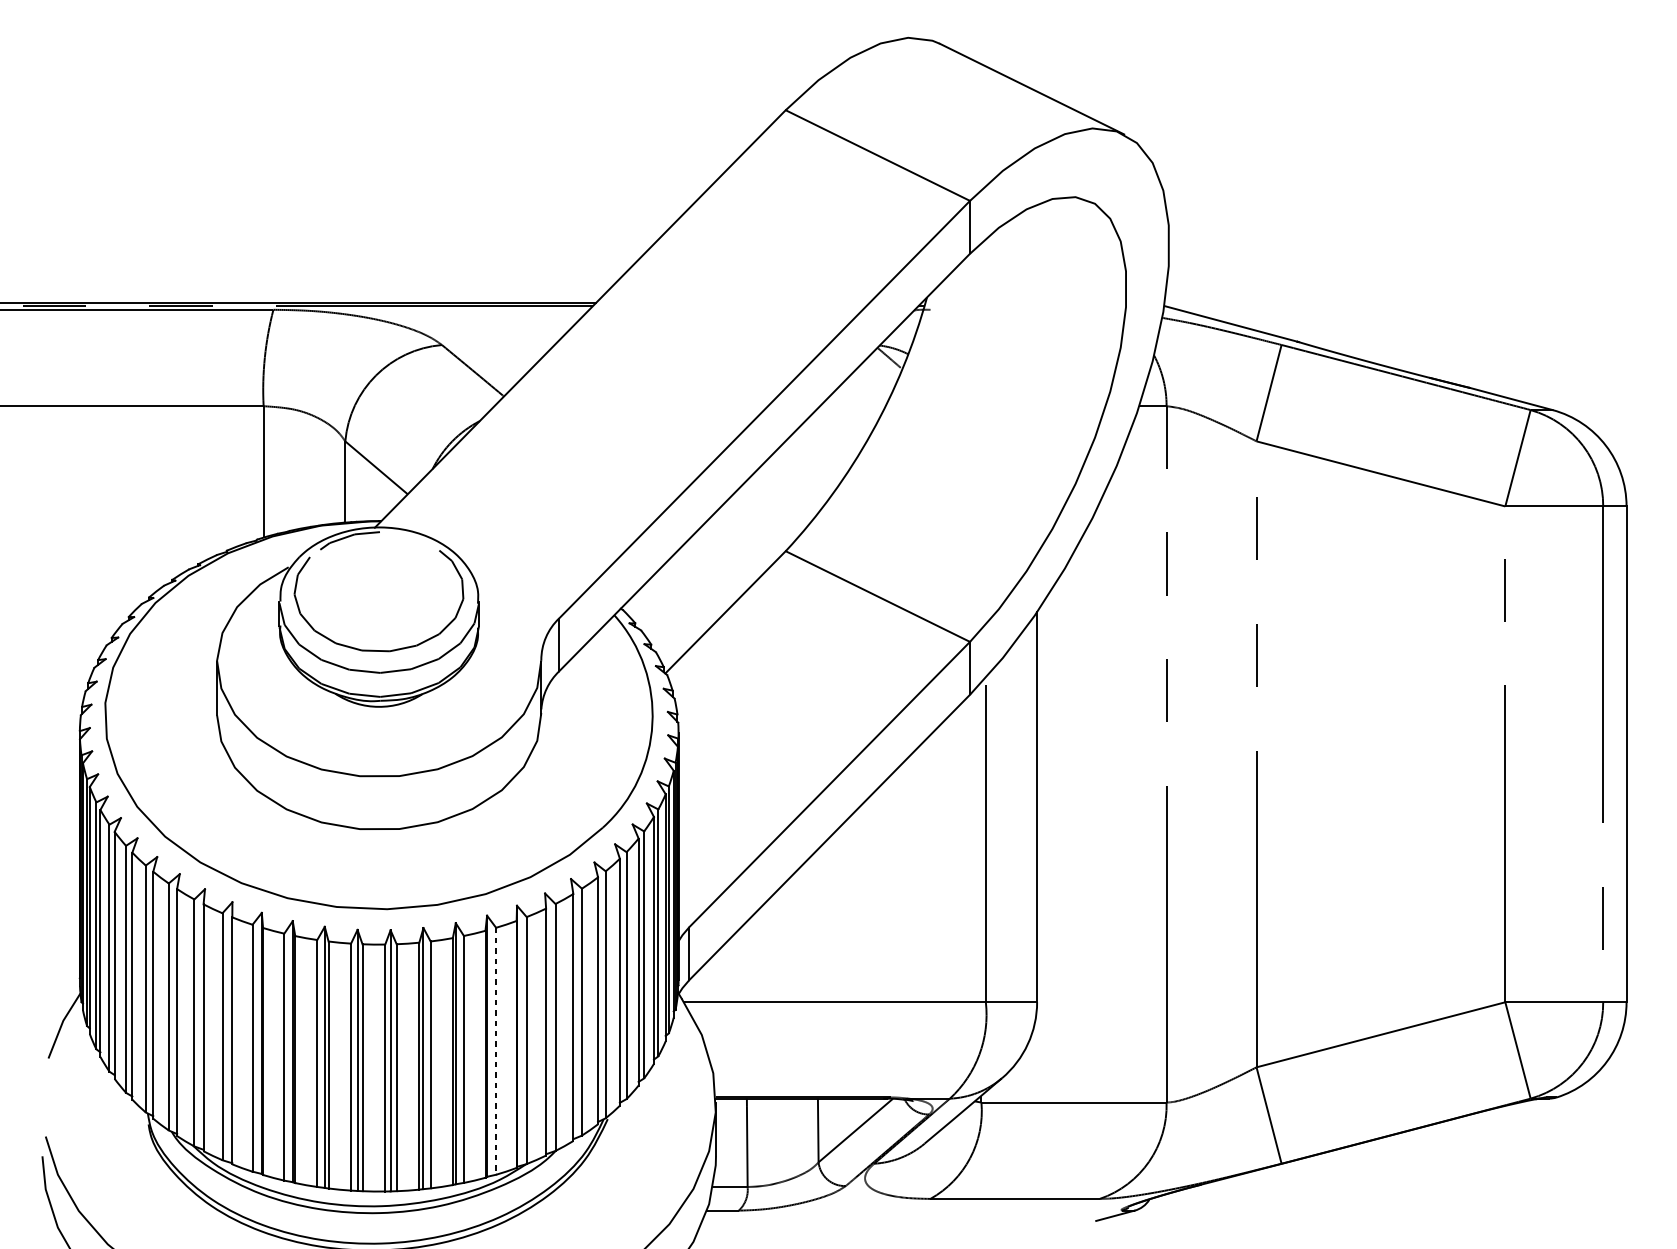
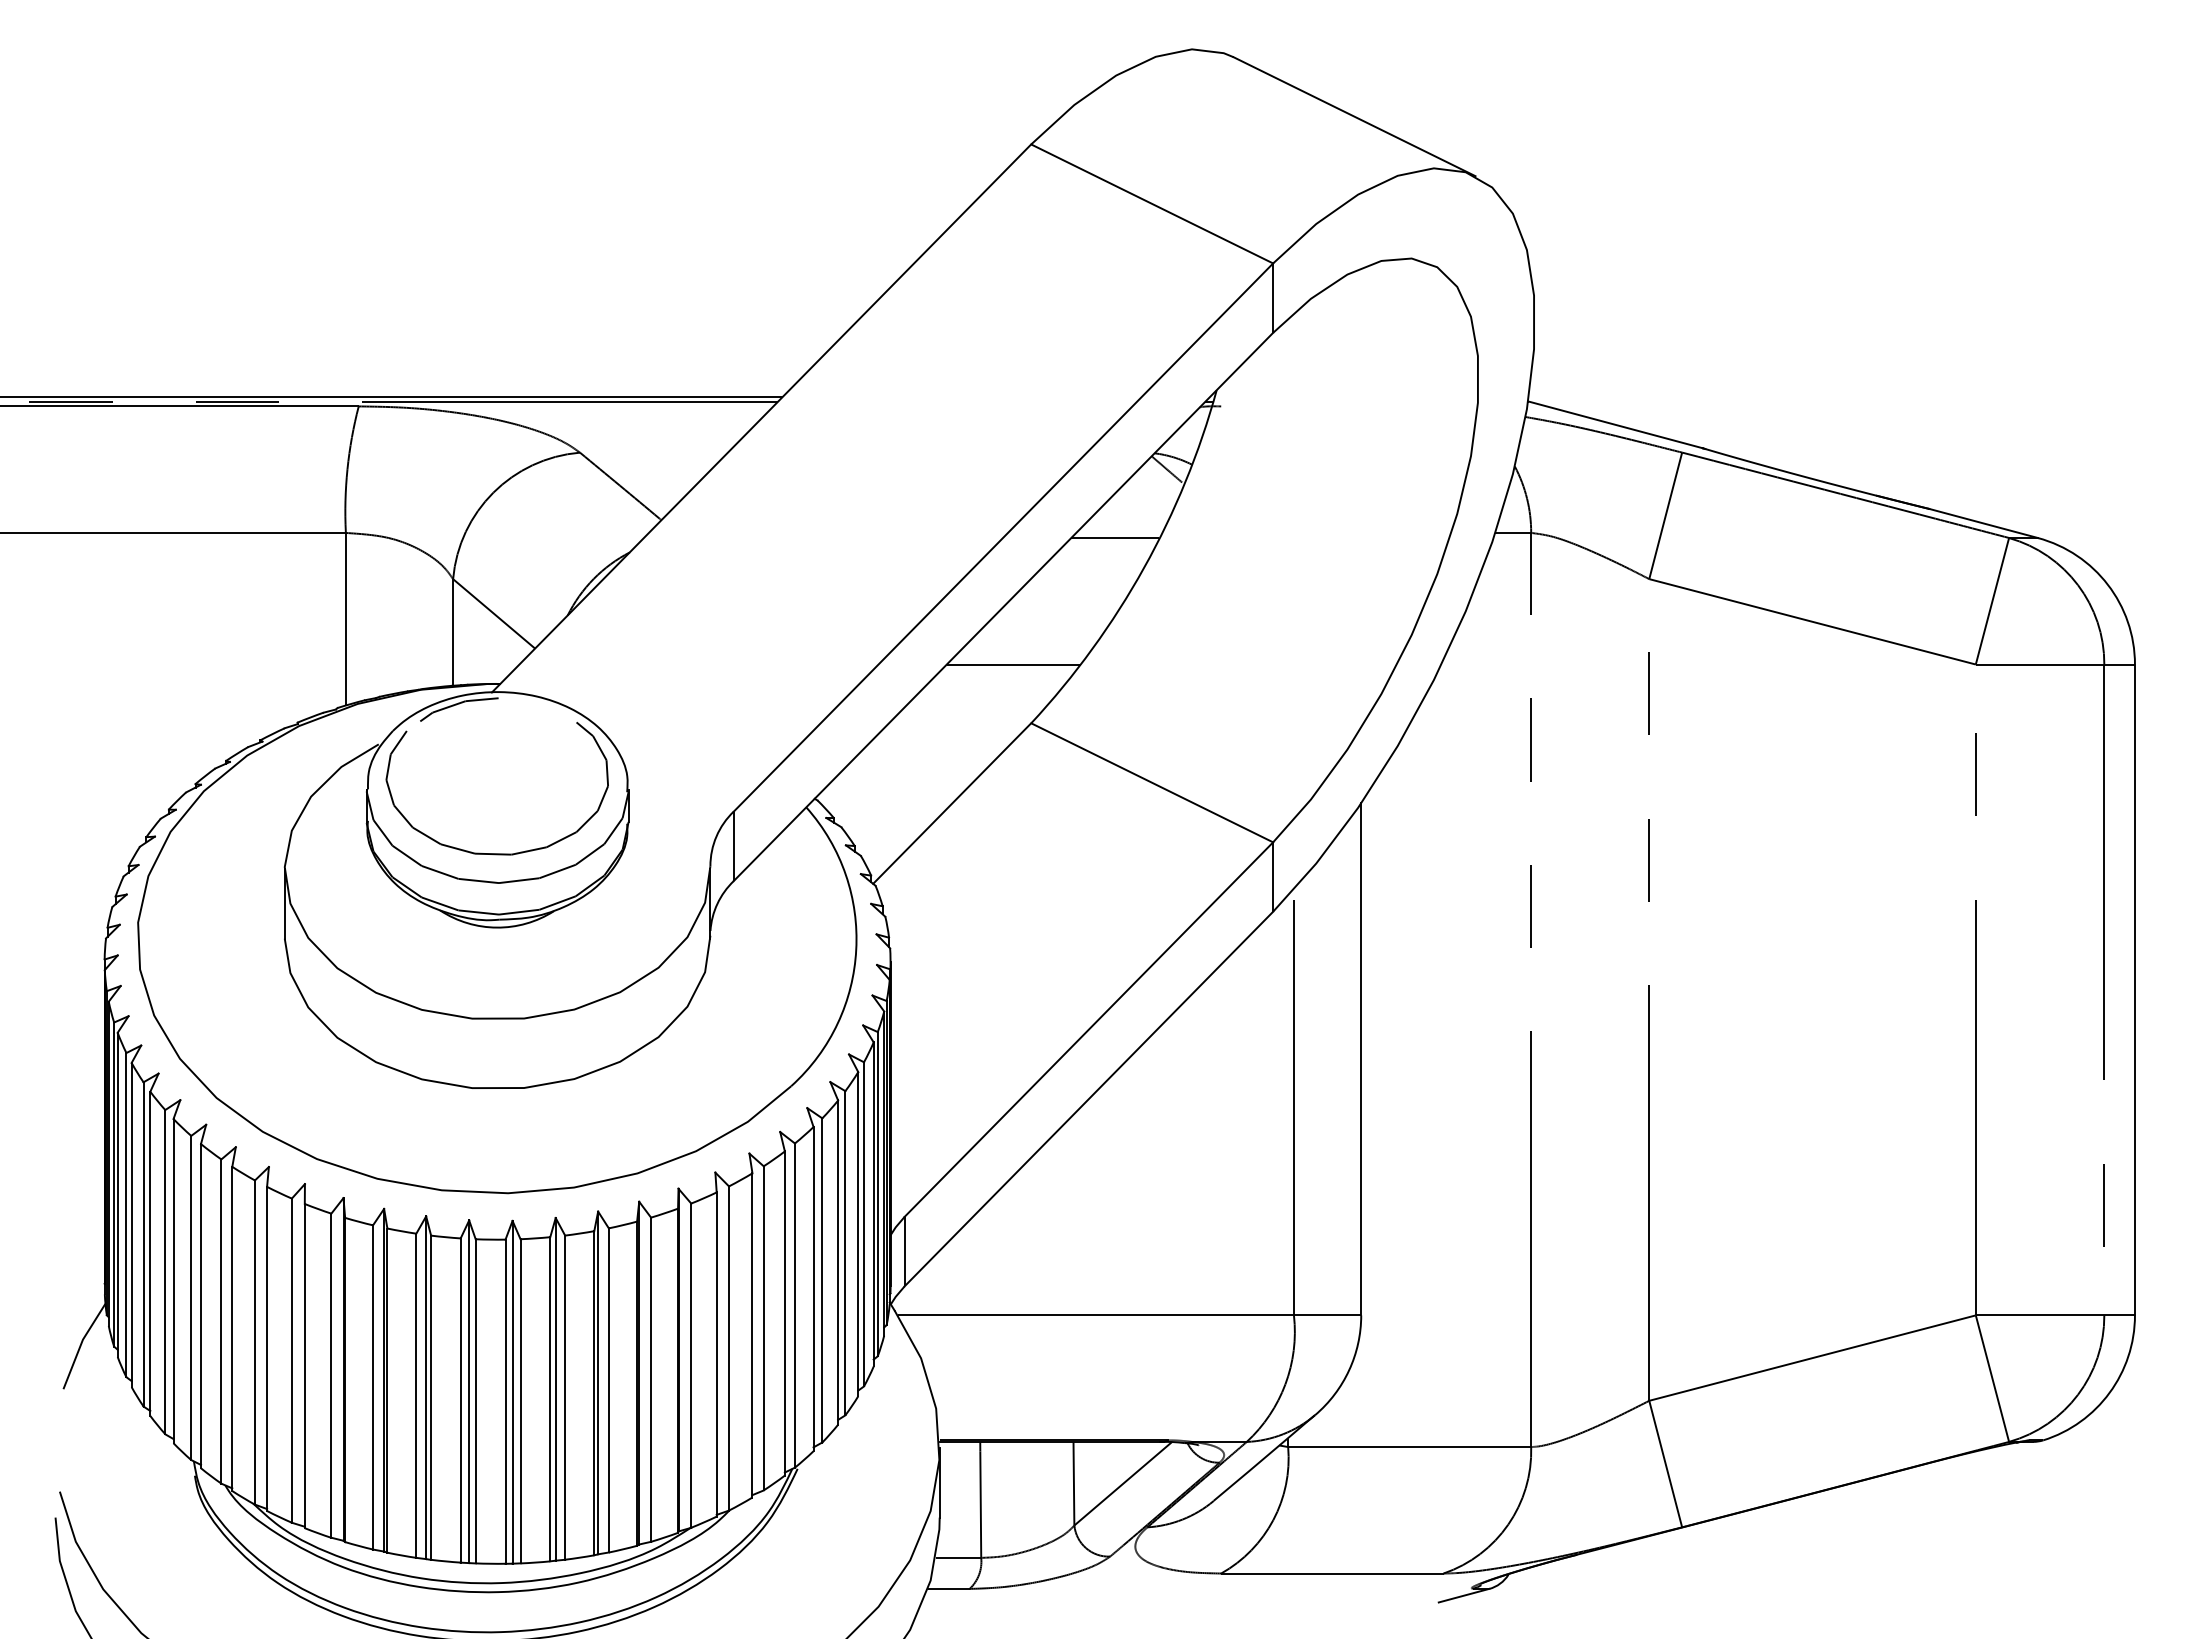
line: (849, 409) -> (1115, 537), added
line: (772, 506) -> (1013, 664), added
line: (496, 1051) -> (651, 1380), dashed -> solid

